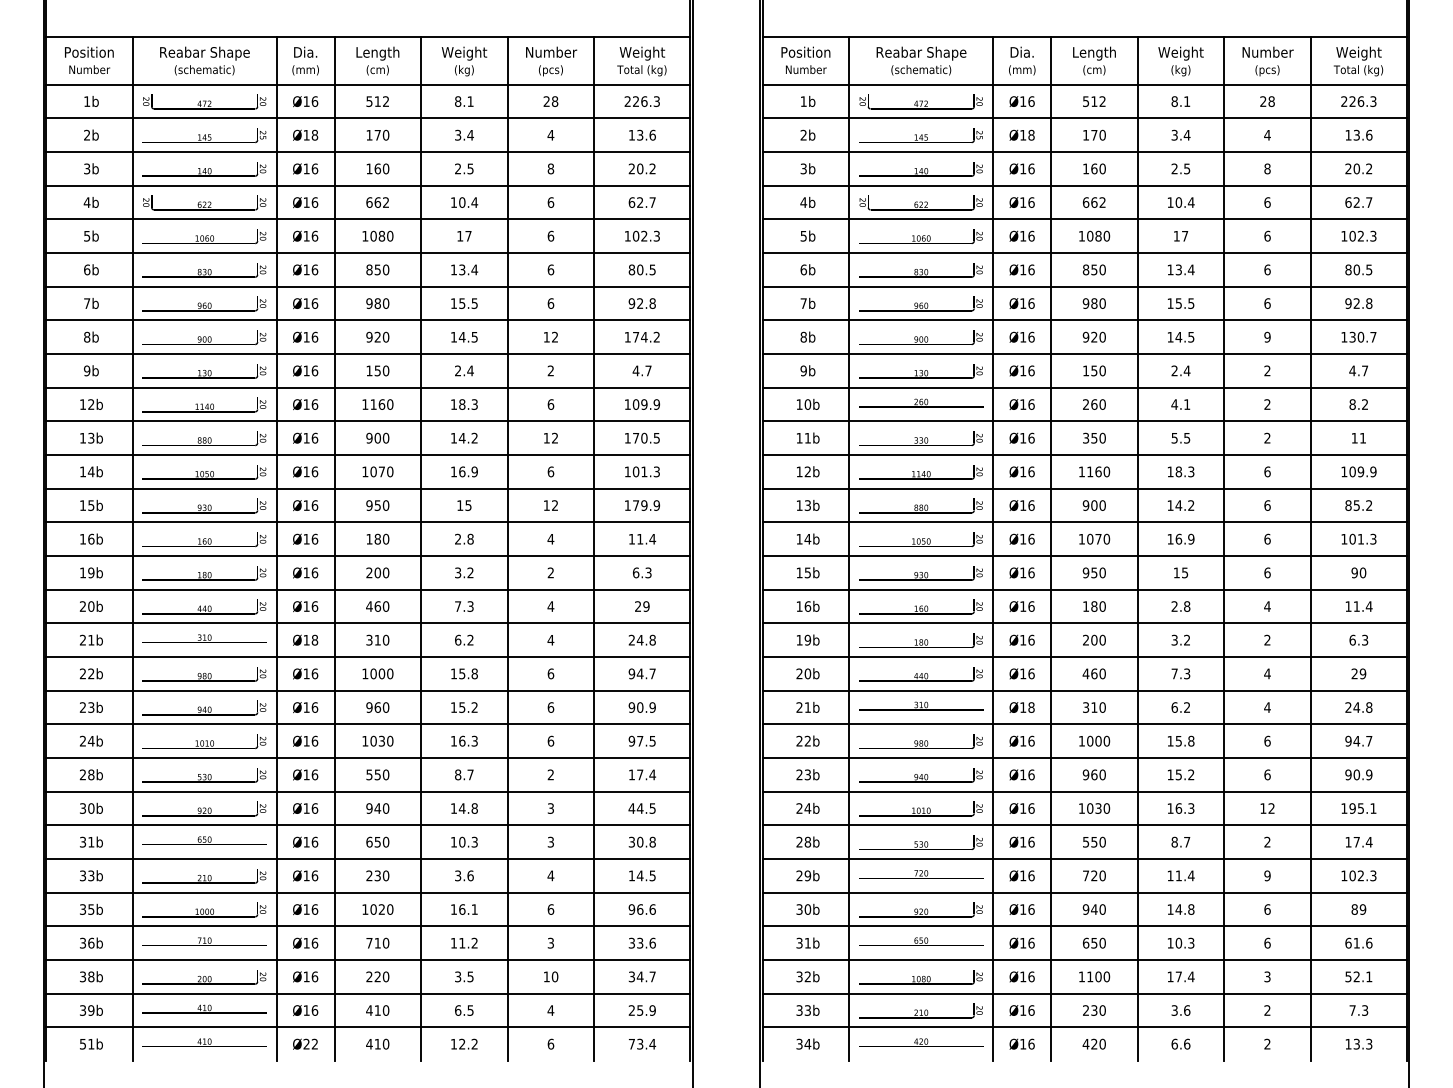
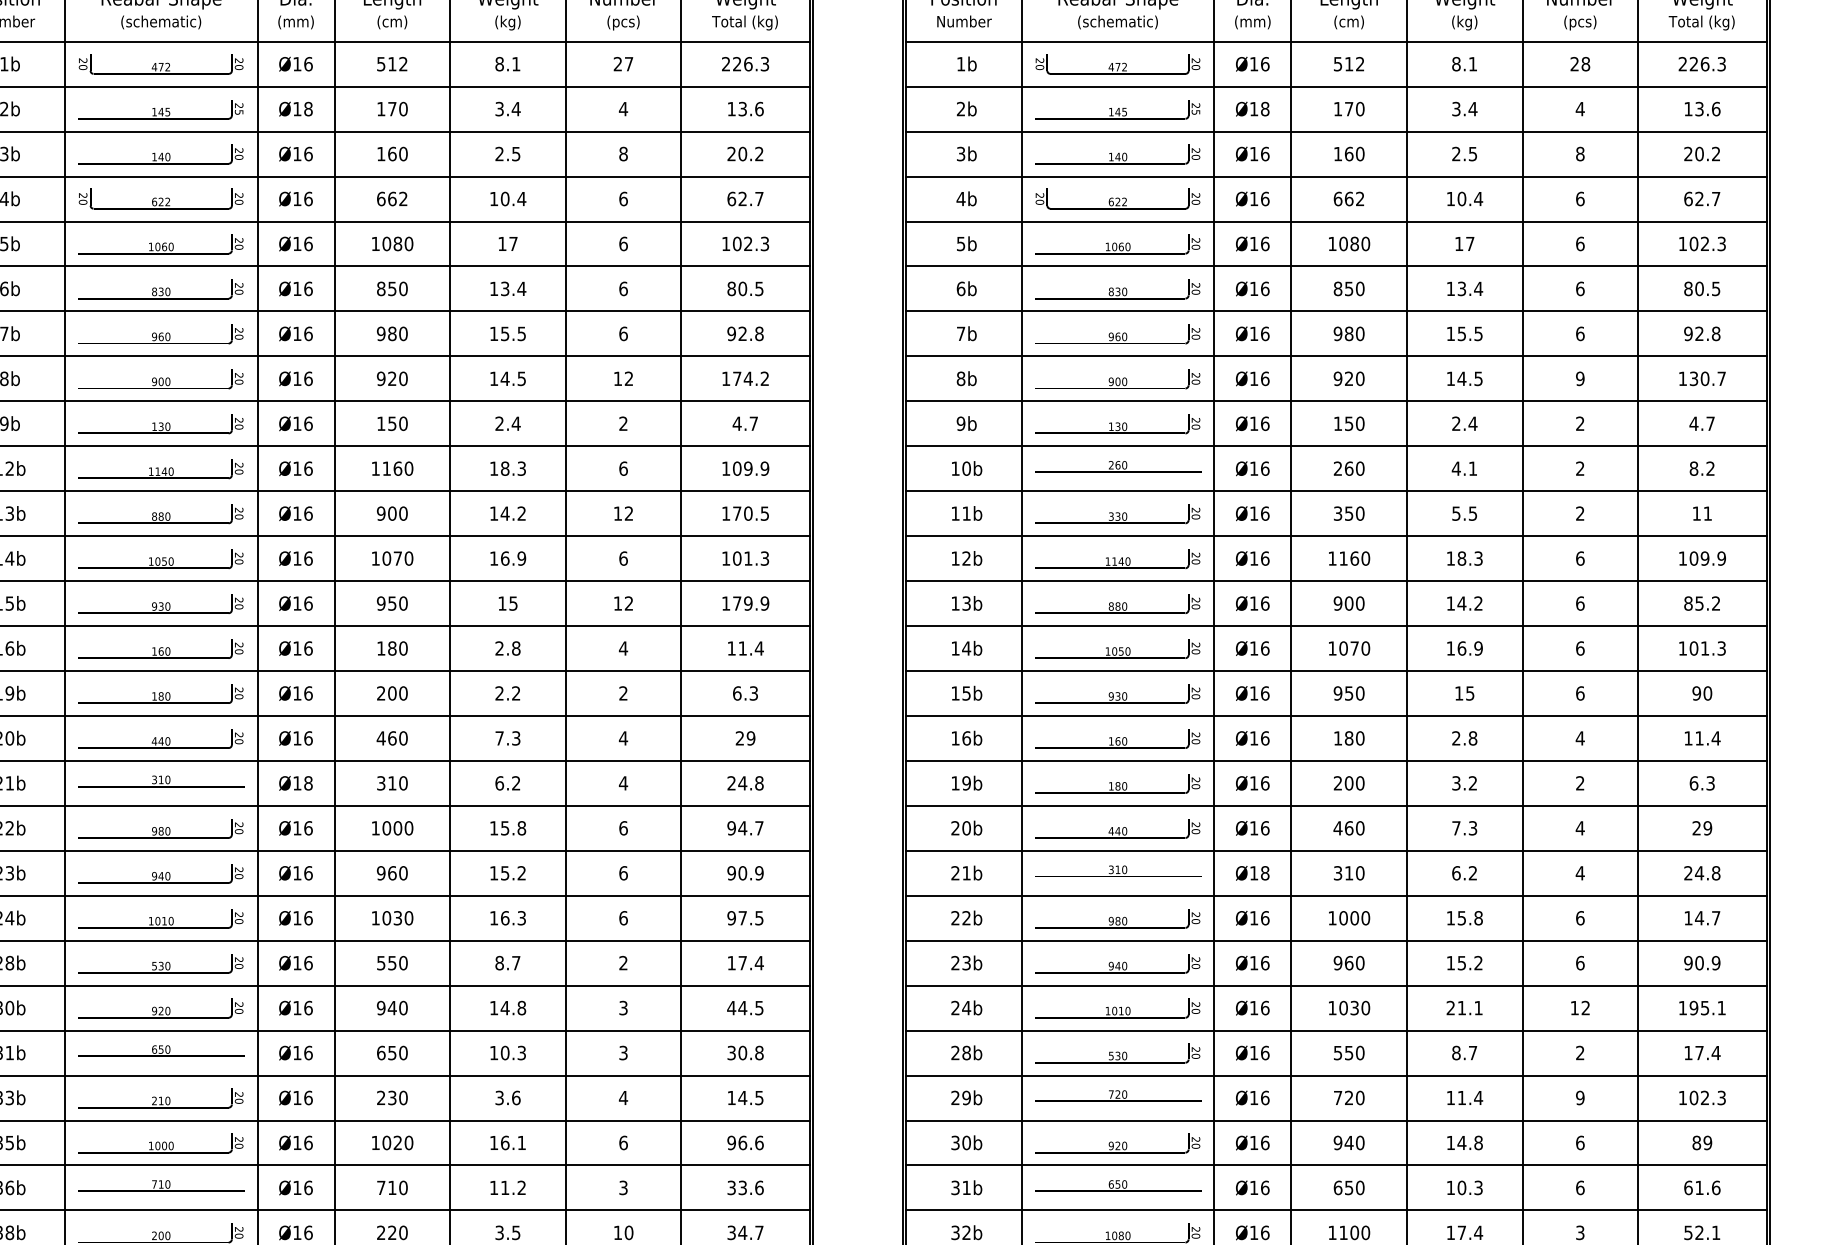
text: (555, 101) -> (629, 64), 28 -> 27
text: (458, 573) -> (500, 694), 3.2 -> 2.2
text: (1348, 740) -> (1688, 917), 94.7 -> 14.7
text: (1180, 808) -> (1464, 1008), 16.3 -> 21.1

